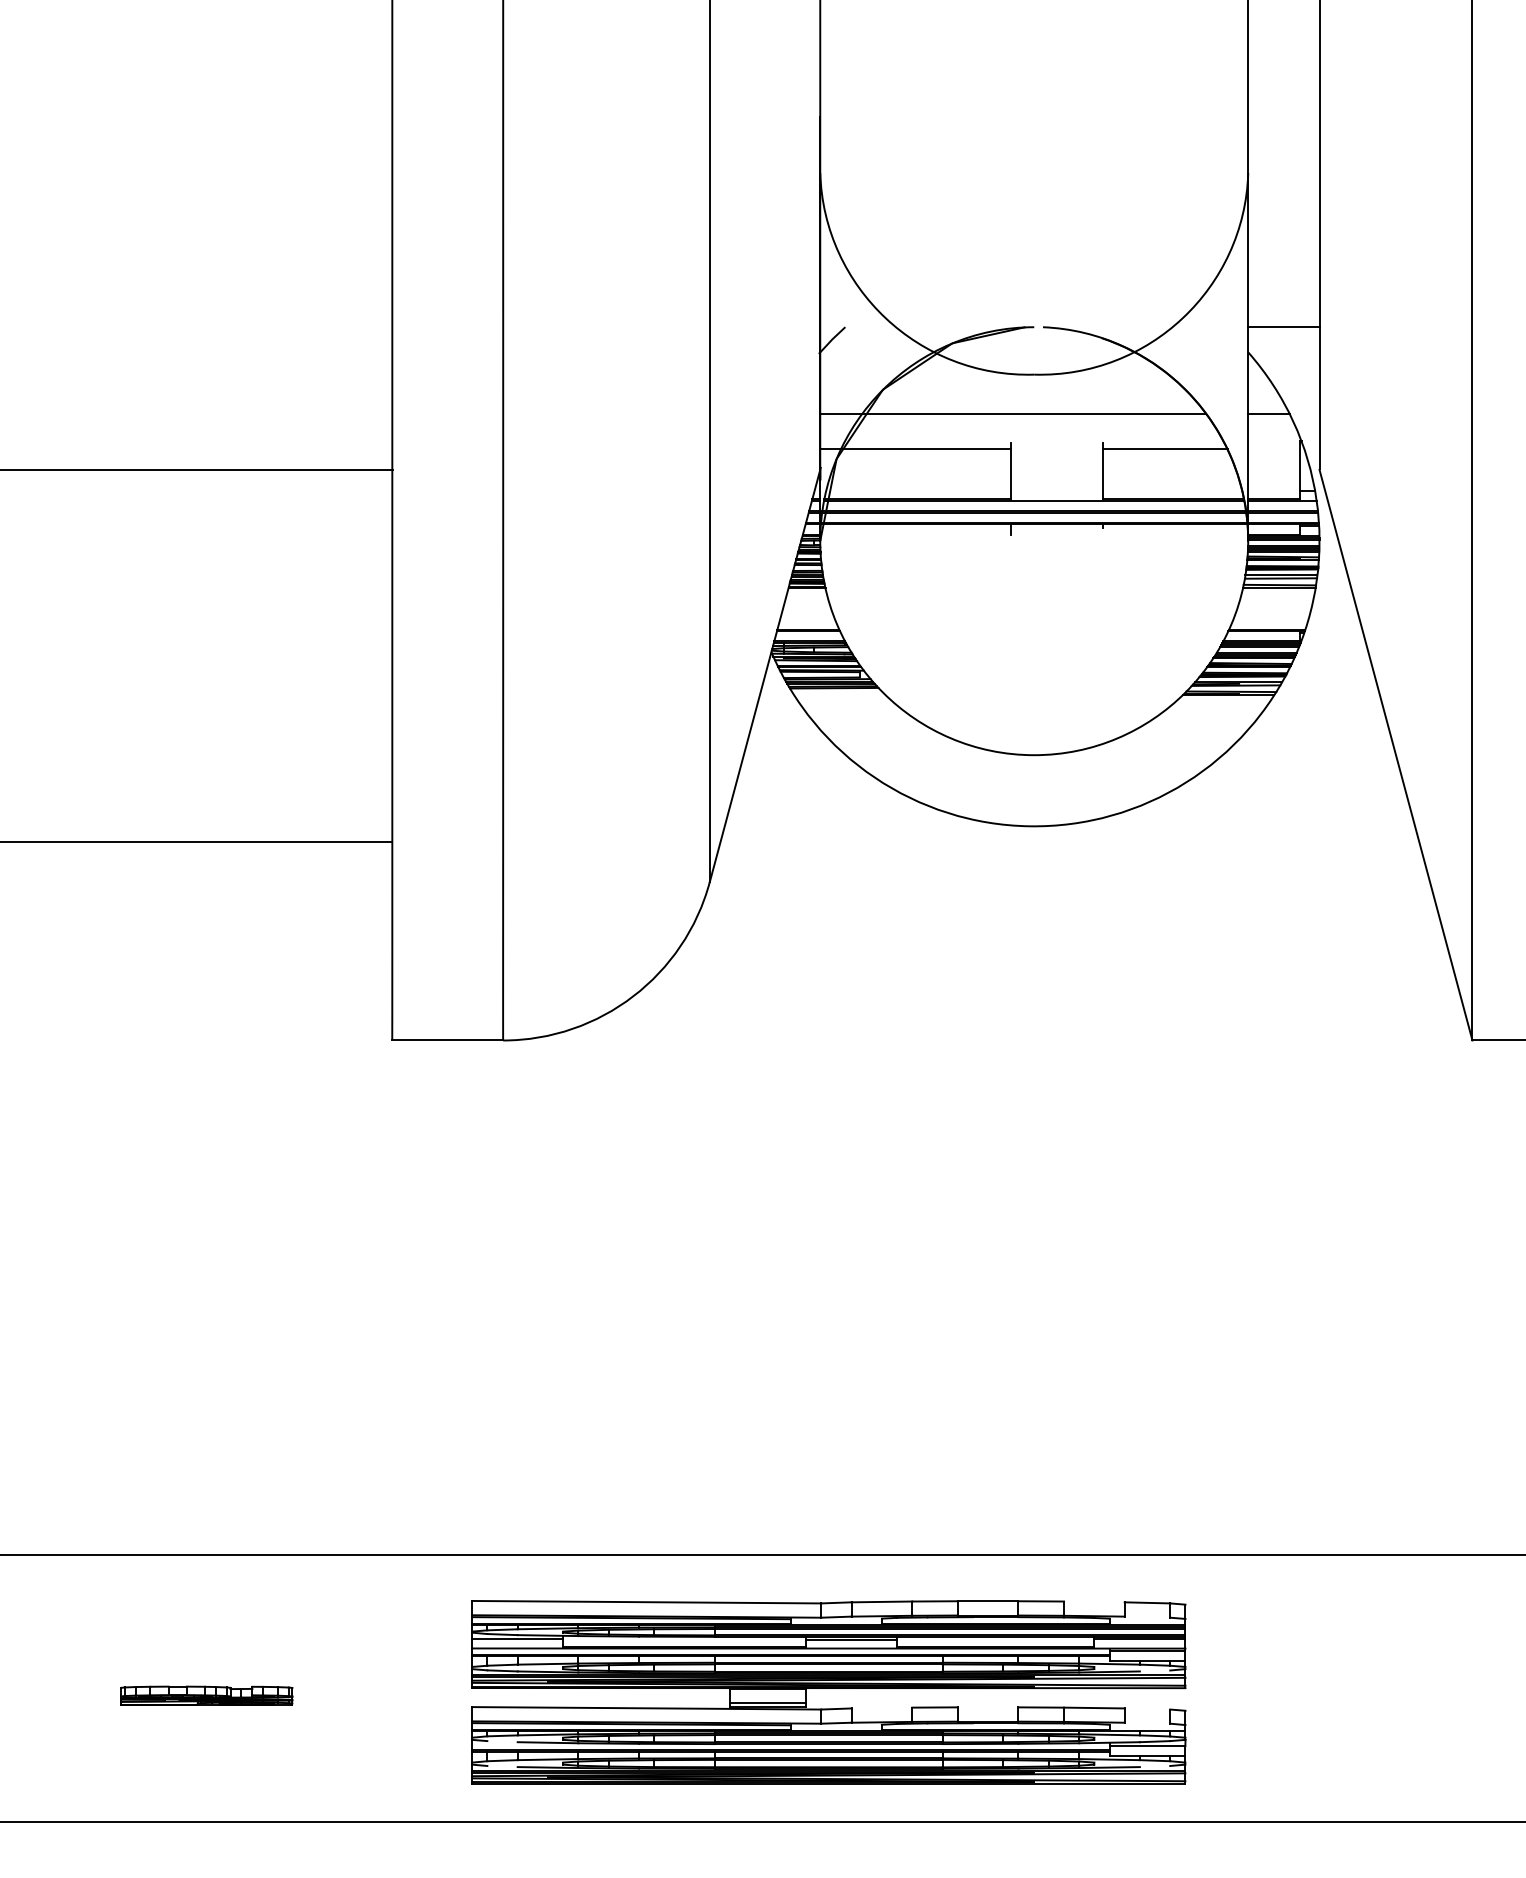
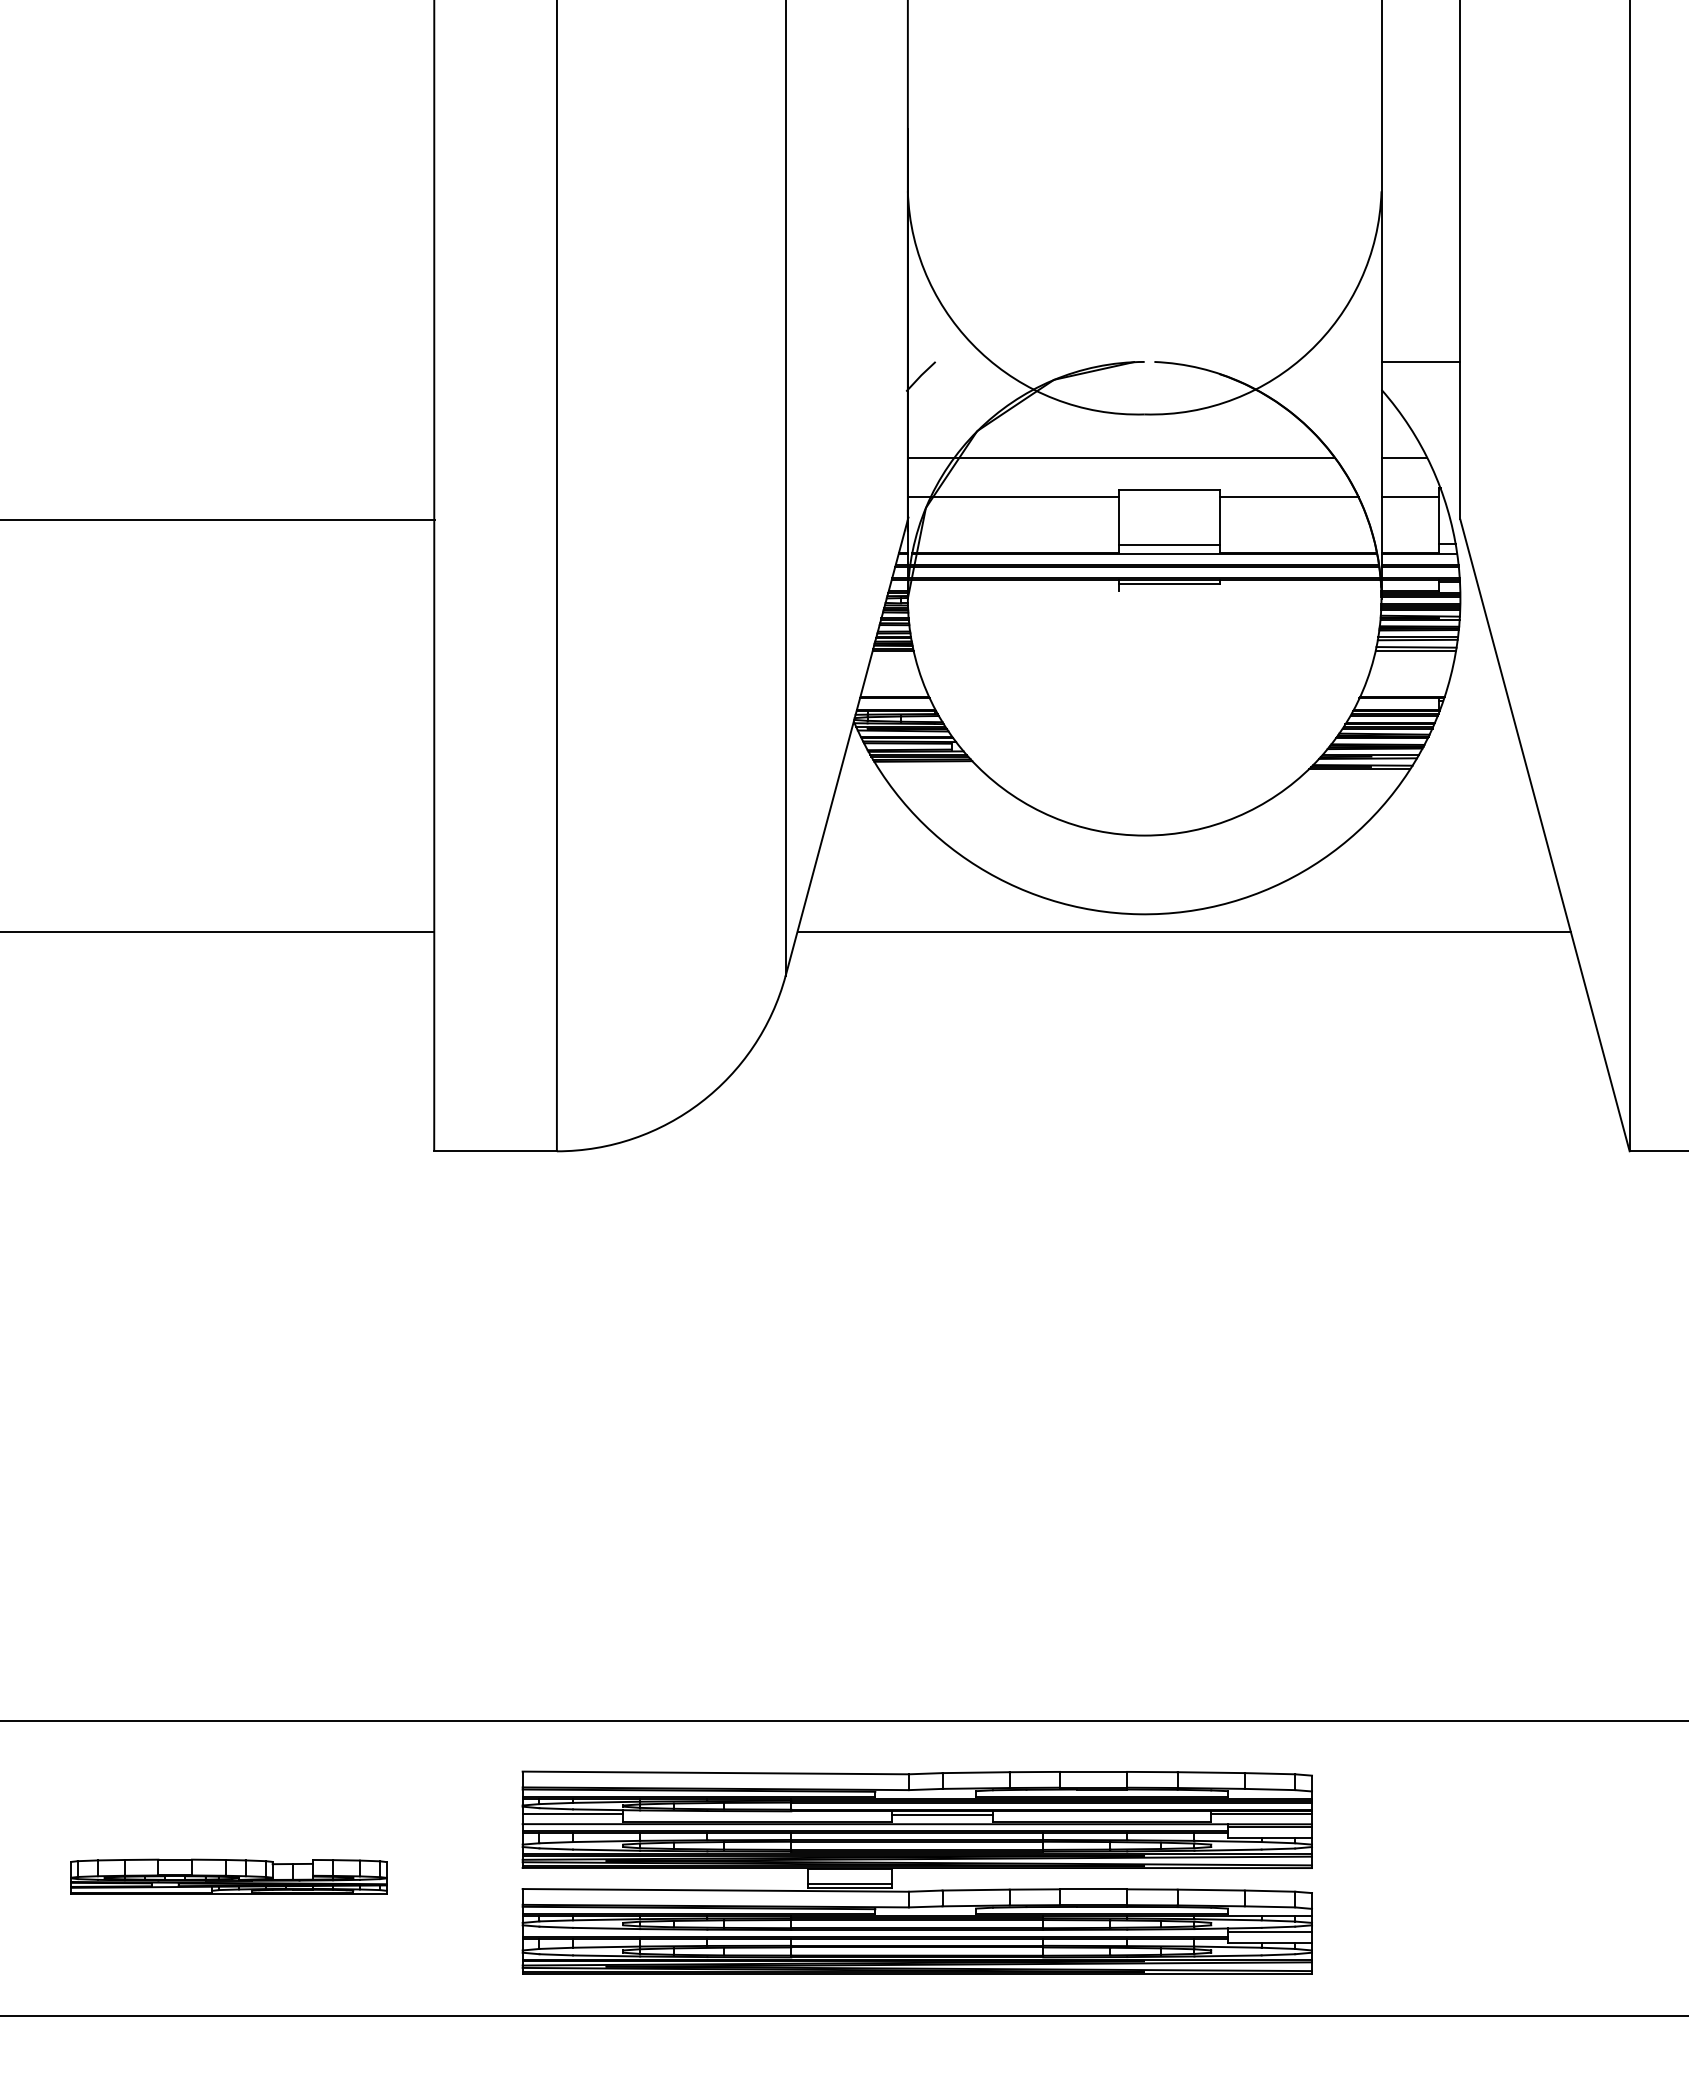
line: (1056, 442) -> (1169, 489), added
line: (1273, 449) -> (1409, 497), added
line: (1056, 492) -> (1169, 544), added
line: (1056, 527) -> (1169, 583), added
line: (1069, 841) -> (1183, 931), added
line: (1093, 1601) -> (1210, 1772), added
line: (1147, 1617) -> (1269, 1789), added
line: (1155, 1670) -> (1278, 1848), added
part: (206, 1695) -> (228, 1876), size x1.67
line: (881, 1707) -> (975, 1889), added
line: (987, 1707) -> (1093, 1889), added
line: (1147, 1708) -> (1269, 1890), added
line: (1147, 1722) -> (1269, 1906), added
line: (502, 1740) -> (556, 1926), added
line: (502, 1766) -> (556, 1954), added
line: (1155, 1766) -> (1278, 1954), added

